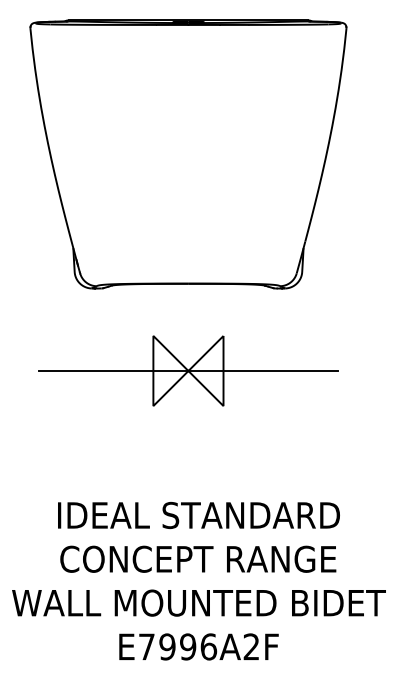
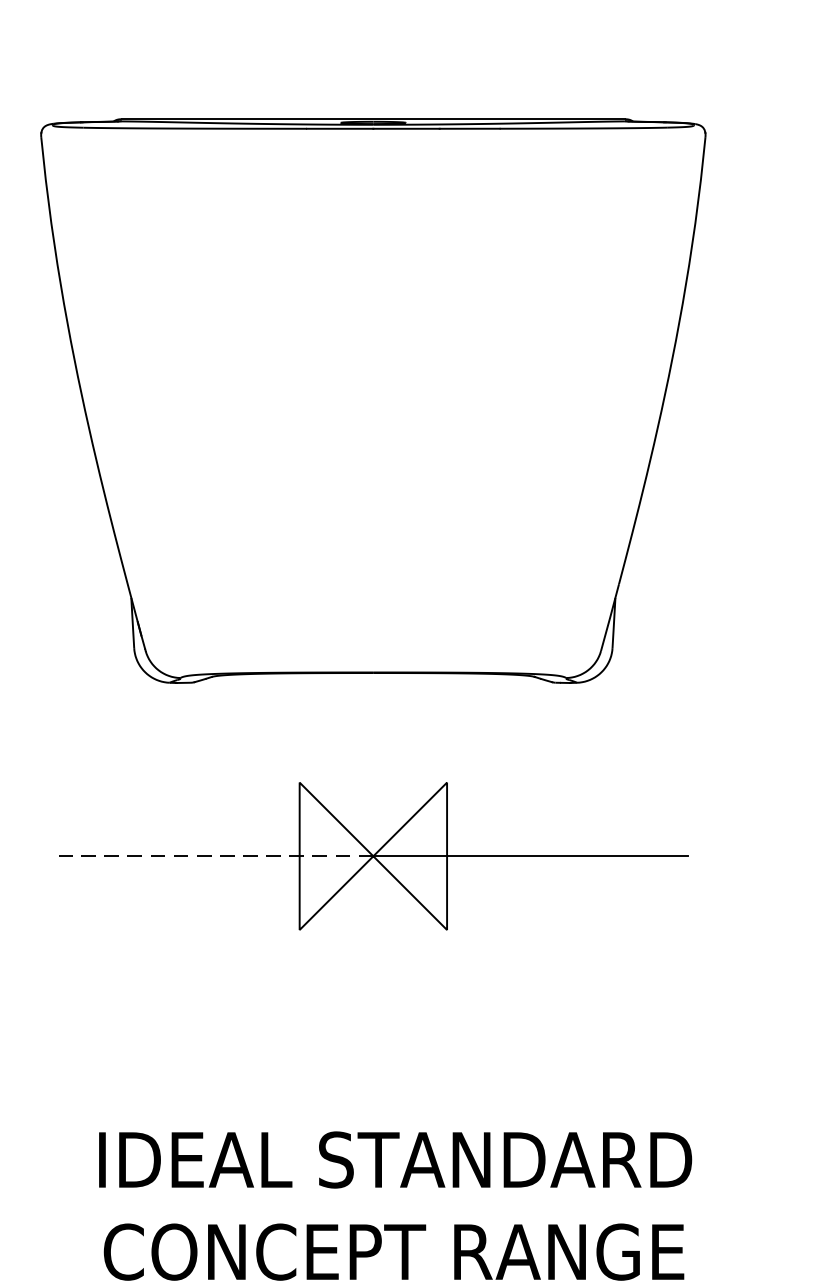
line: (113, 371) -> (215, 857), solid -> dashed

